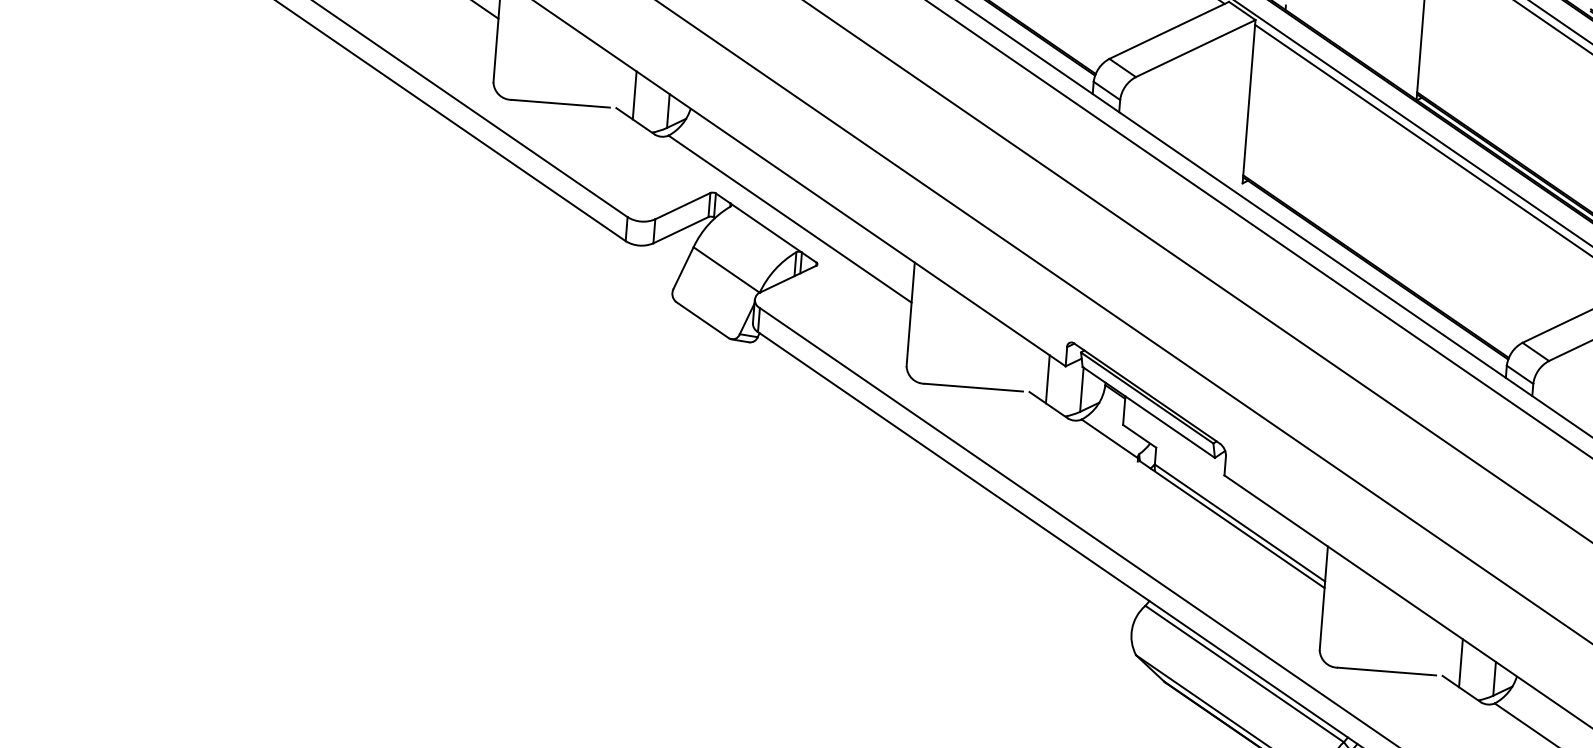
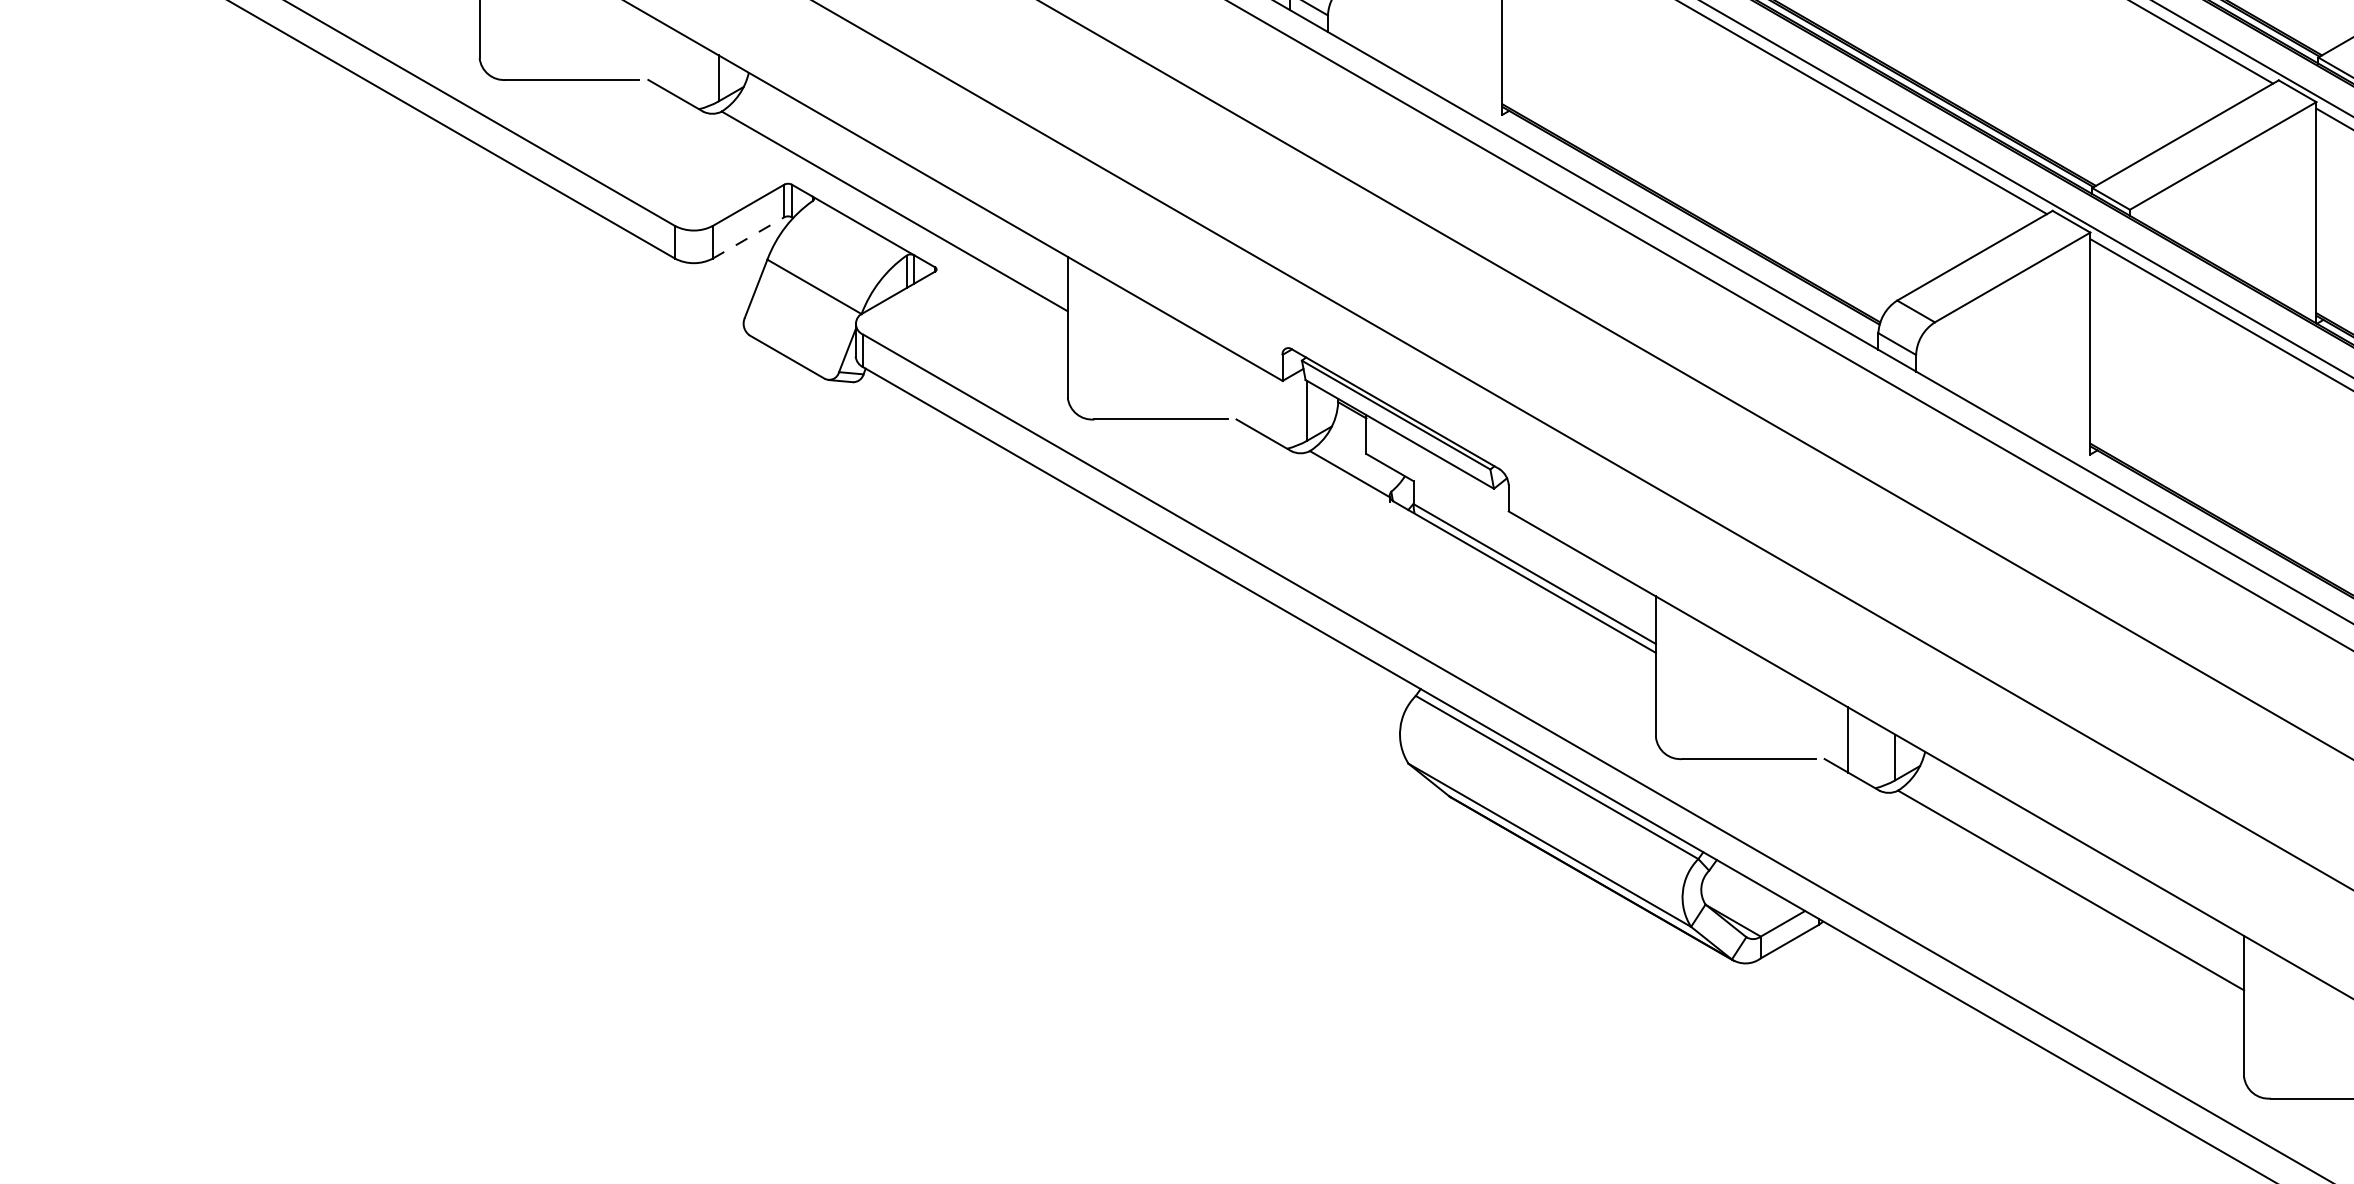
line: (634, 95) -> (671, 60), removed
line: (680, 229) -> (748, 237), solid -> dashed
line: (1047, 379) -> (1259, 400), removed

